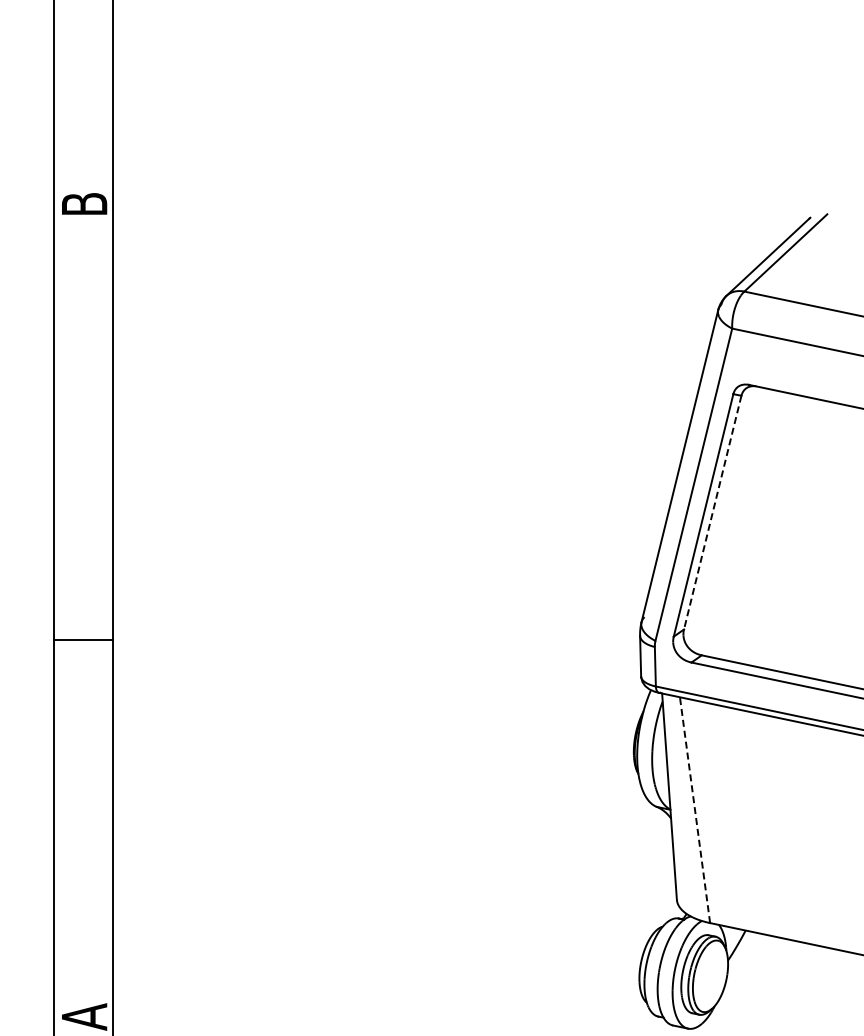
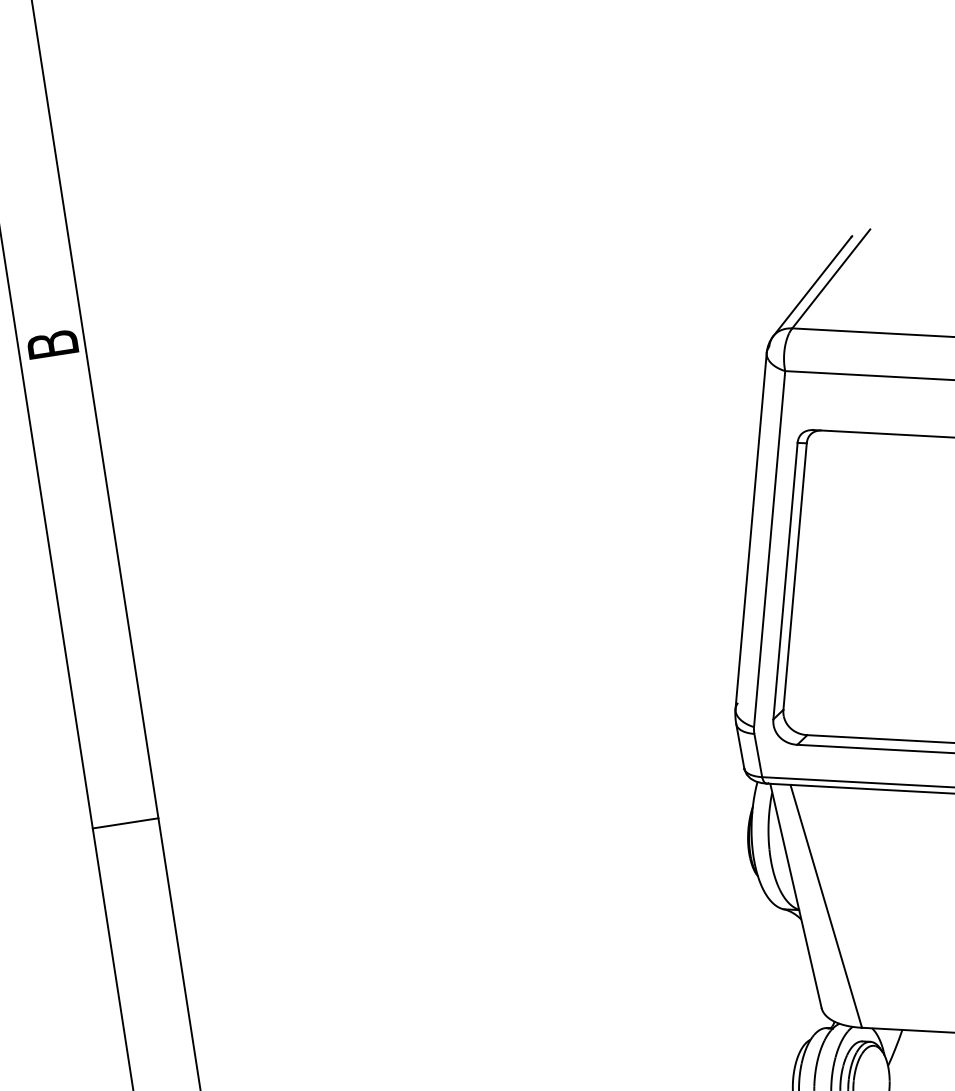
line: (712, 513) -> (794, 577), dashed -> solid
line: (695, 810) -> (826, 906), dashed -> solid

